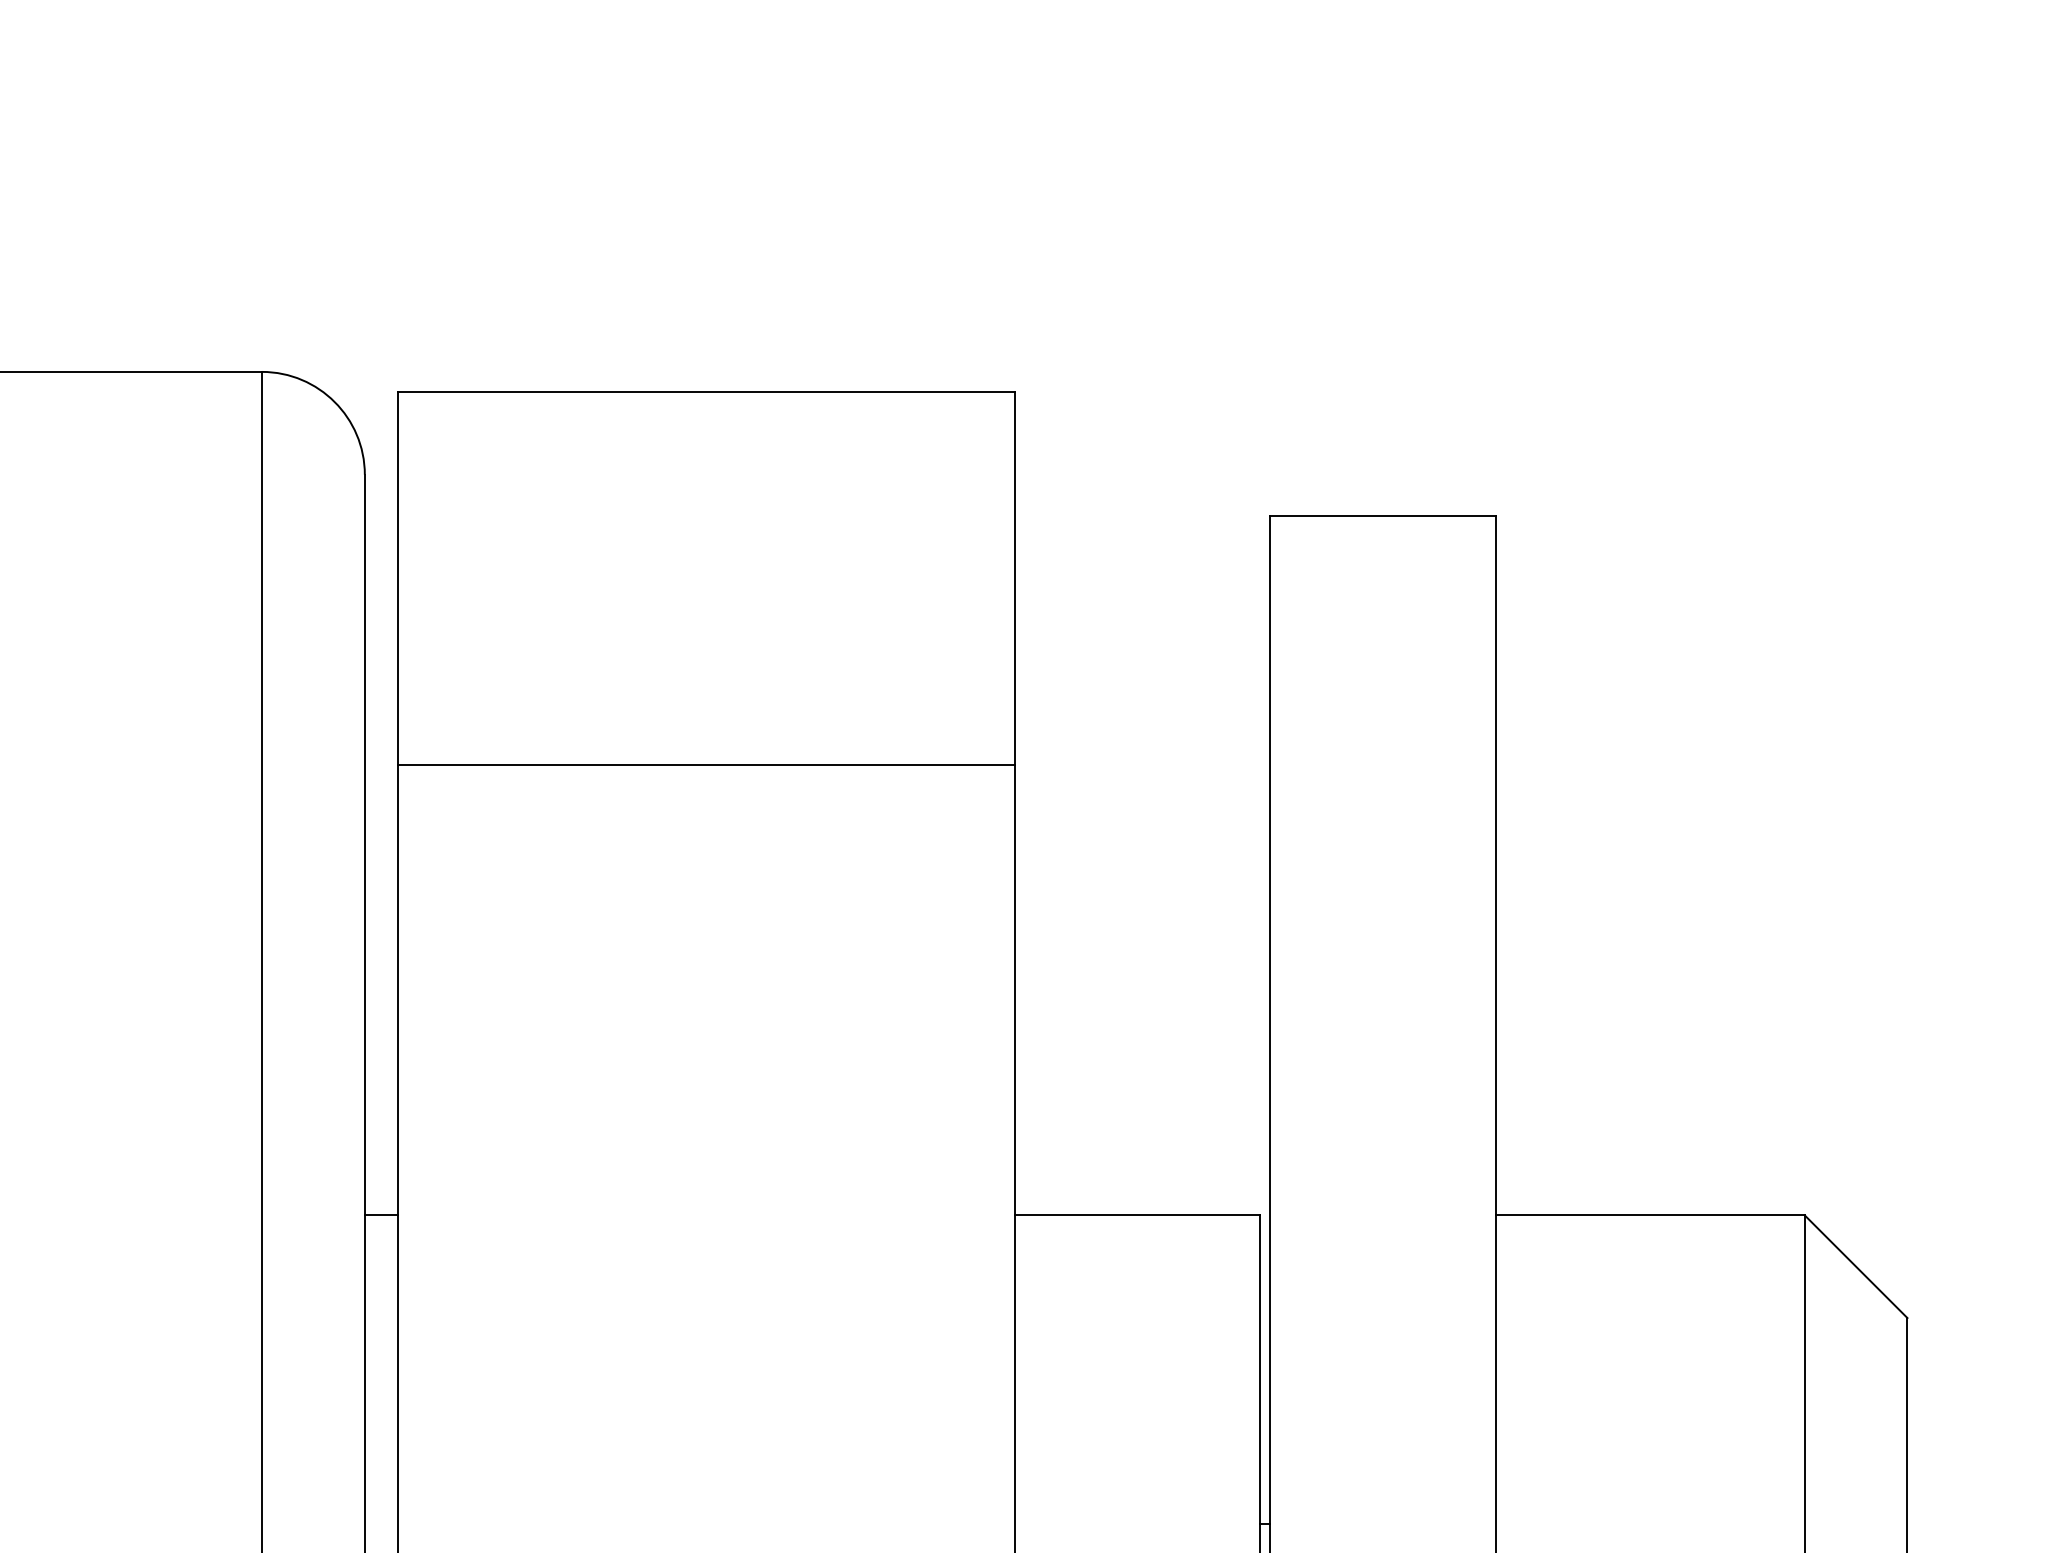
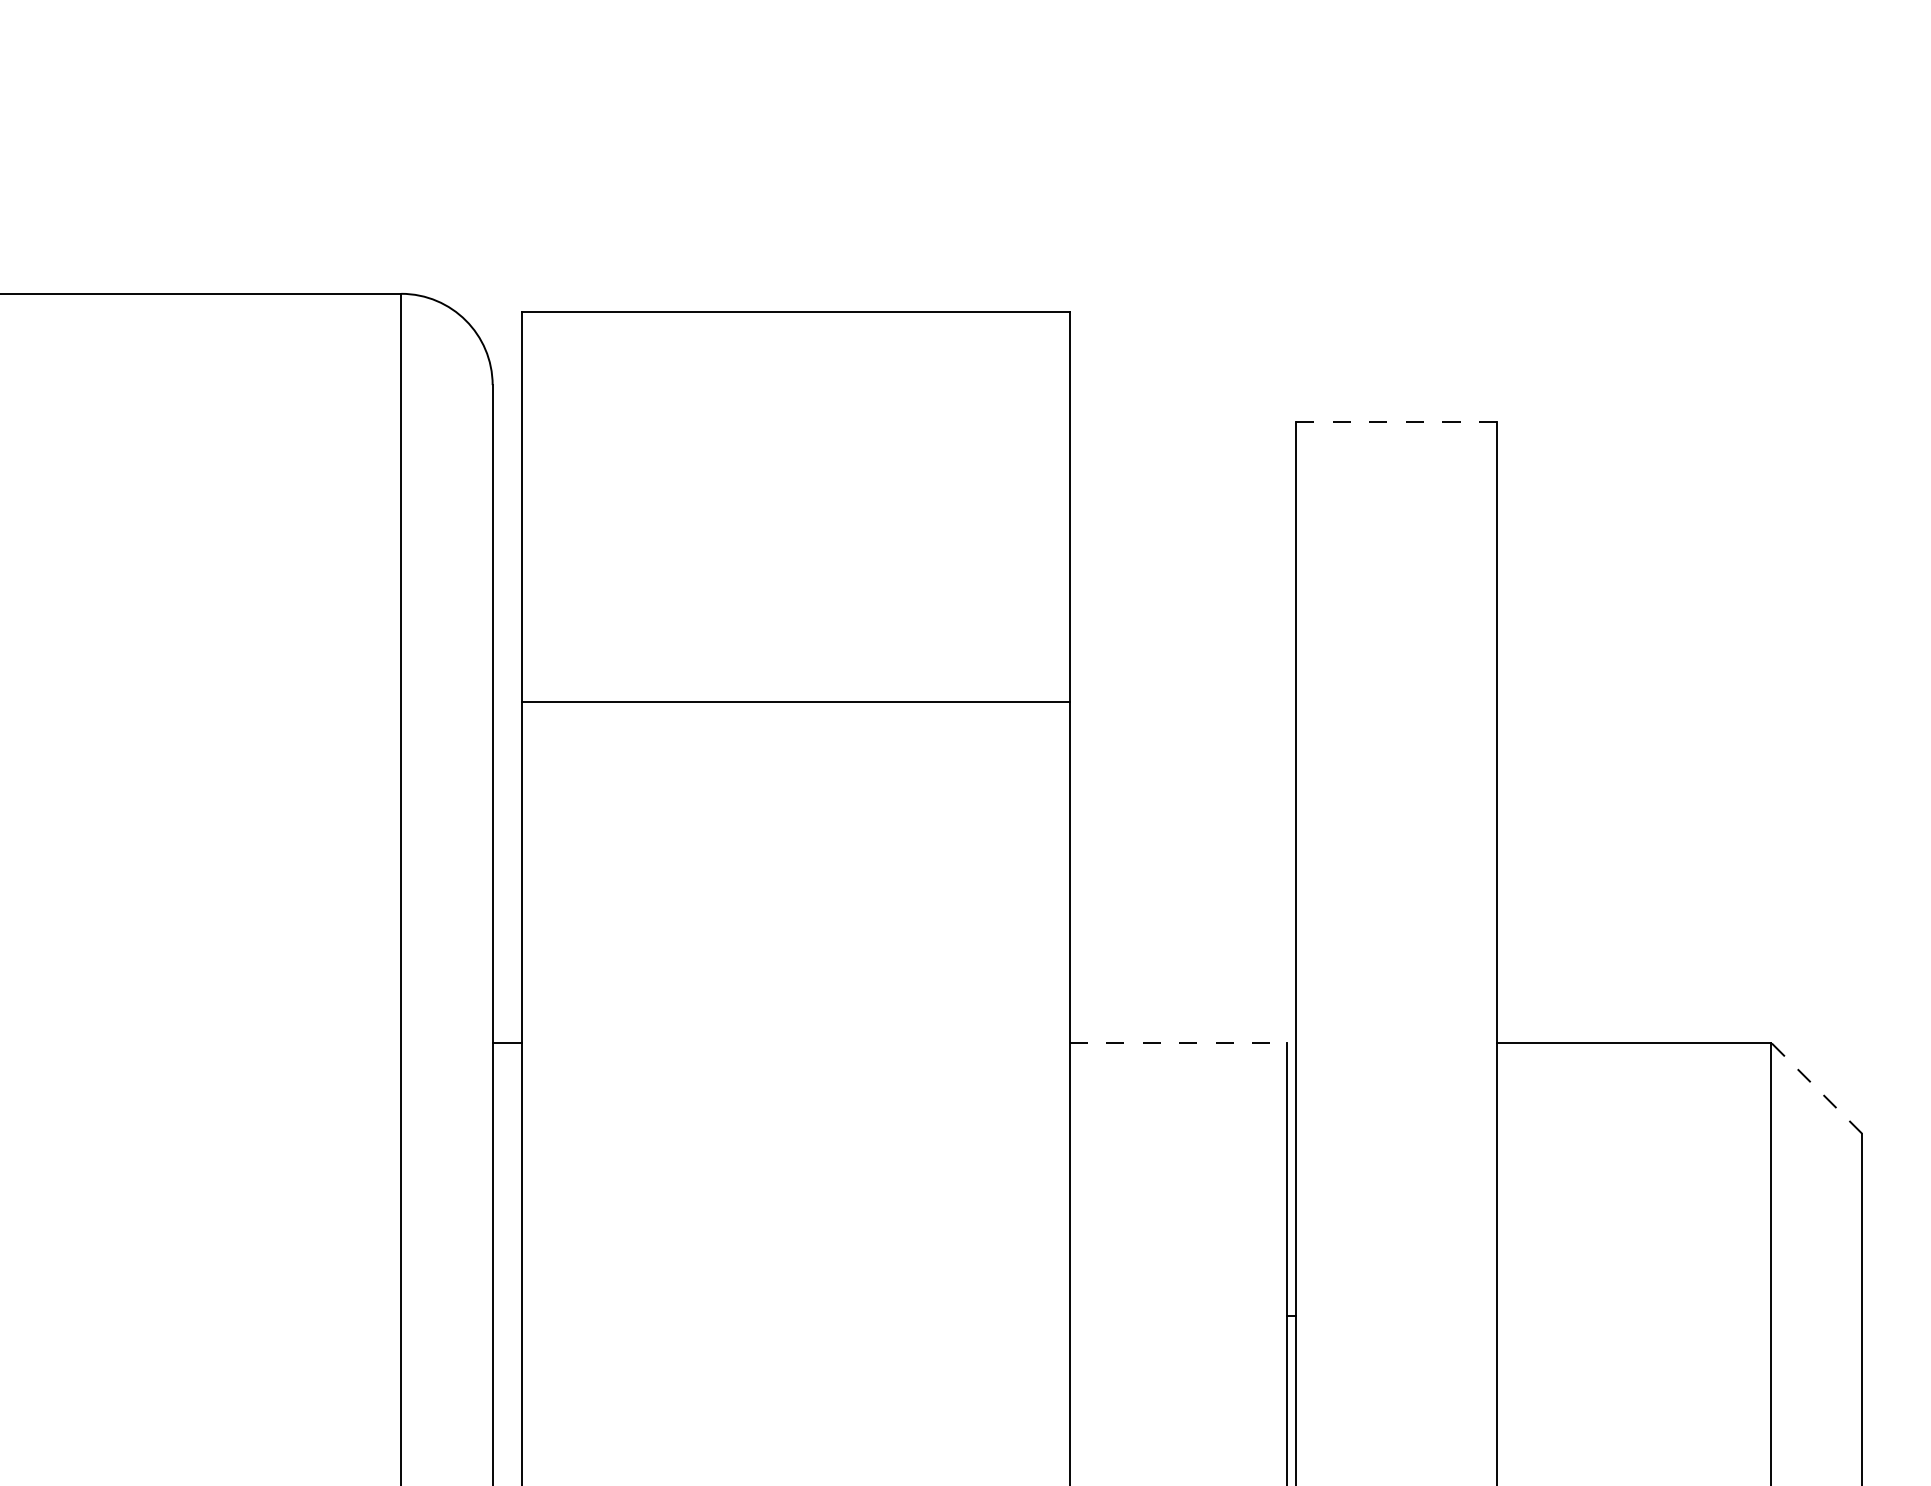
line: (1382, 515) -> (1396, 421), solid -> dashed
line: (705, 764) -> (795, 702), moved
line: (1137, 1215) -> (1178, 1042), solid -> dashed
line: (1855, 1266) -> (1816, 1088), solid -> dashed

